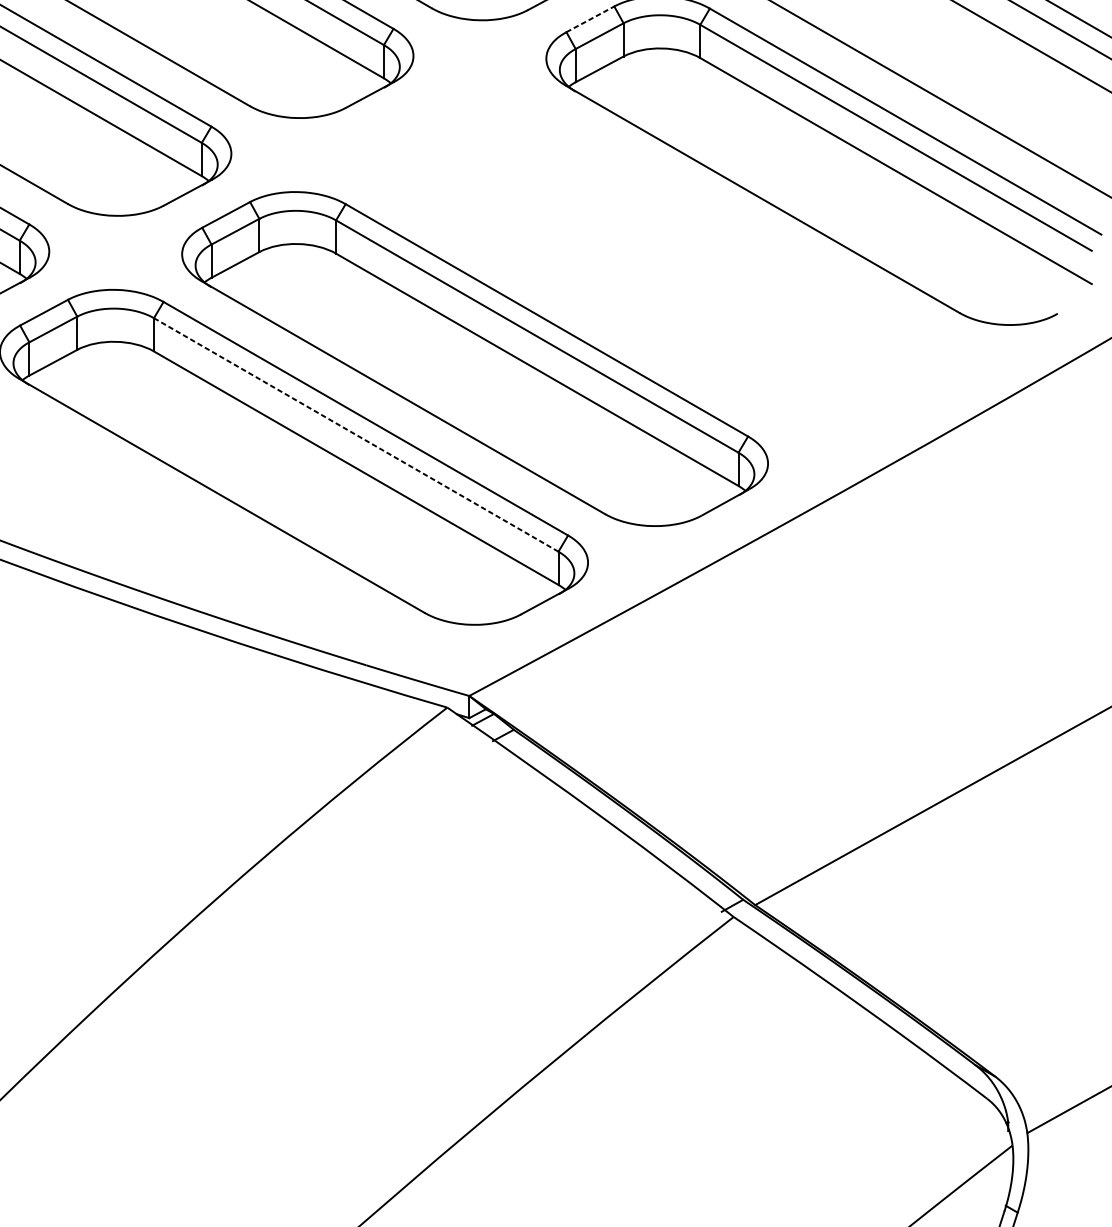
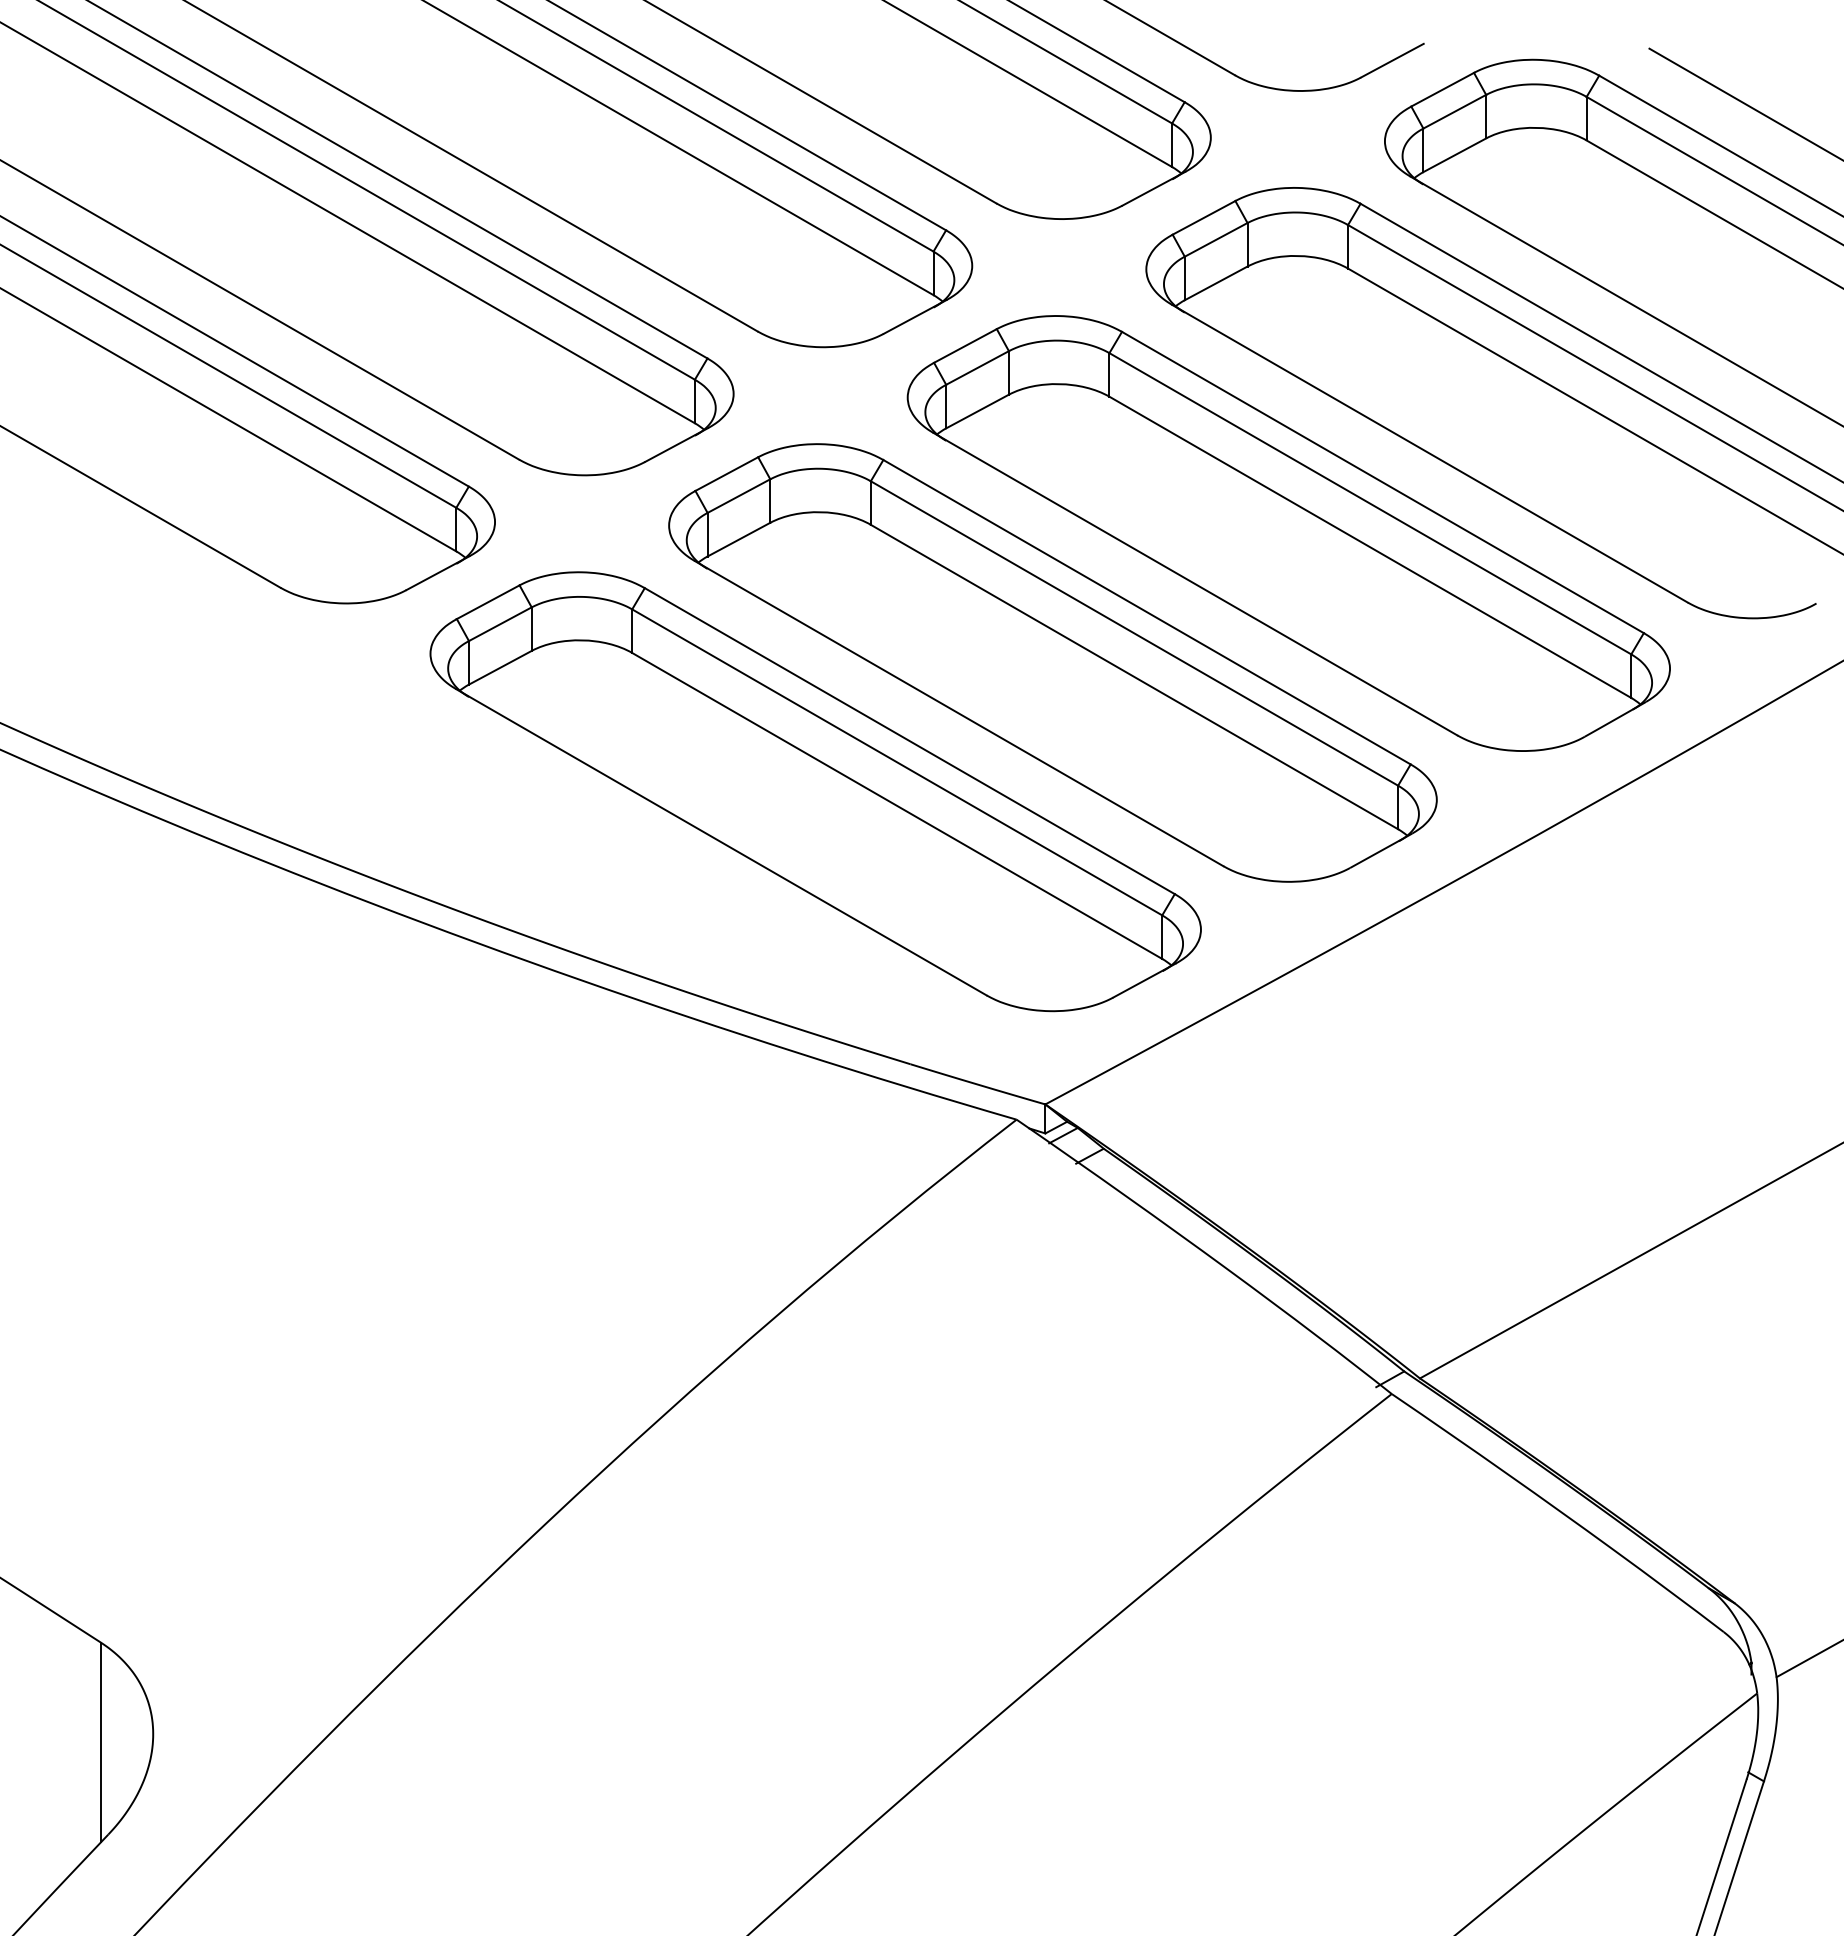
line: (590, 19) -> (1204, 217), dashed -> solid
part: (654, 260) -> (1288, 533), added
line: (355, 435) -> (896, 762), dashed -> solid

